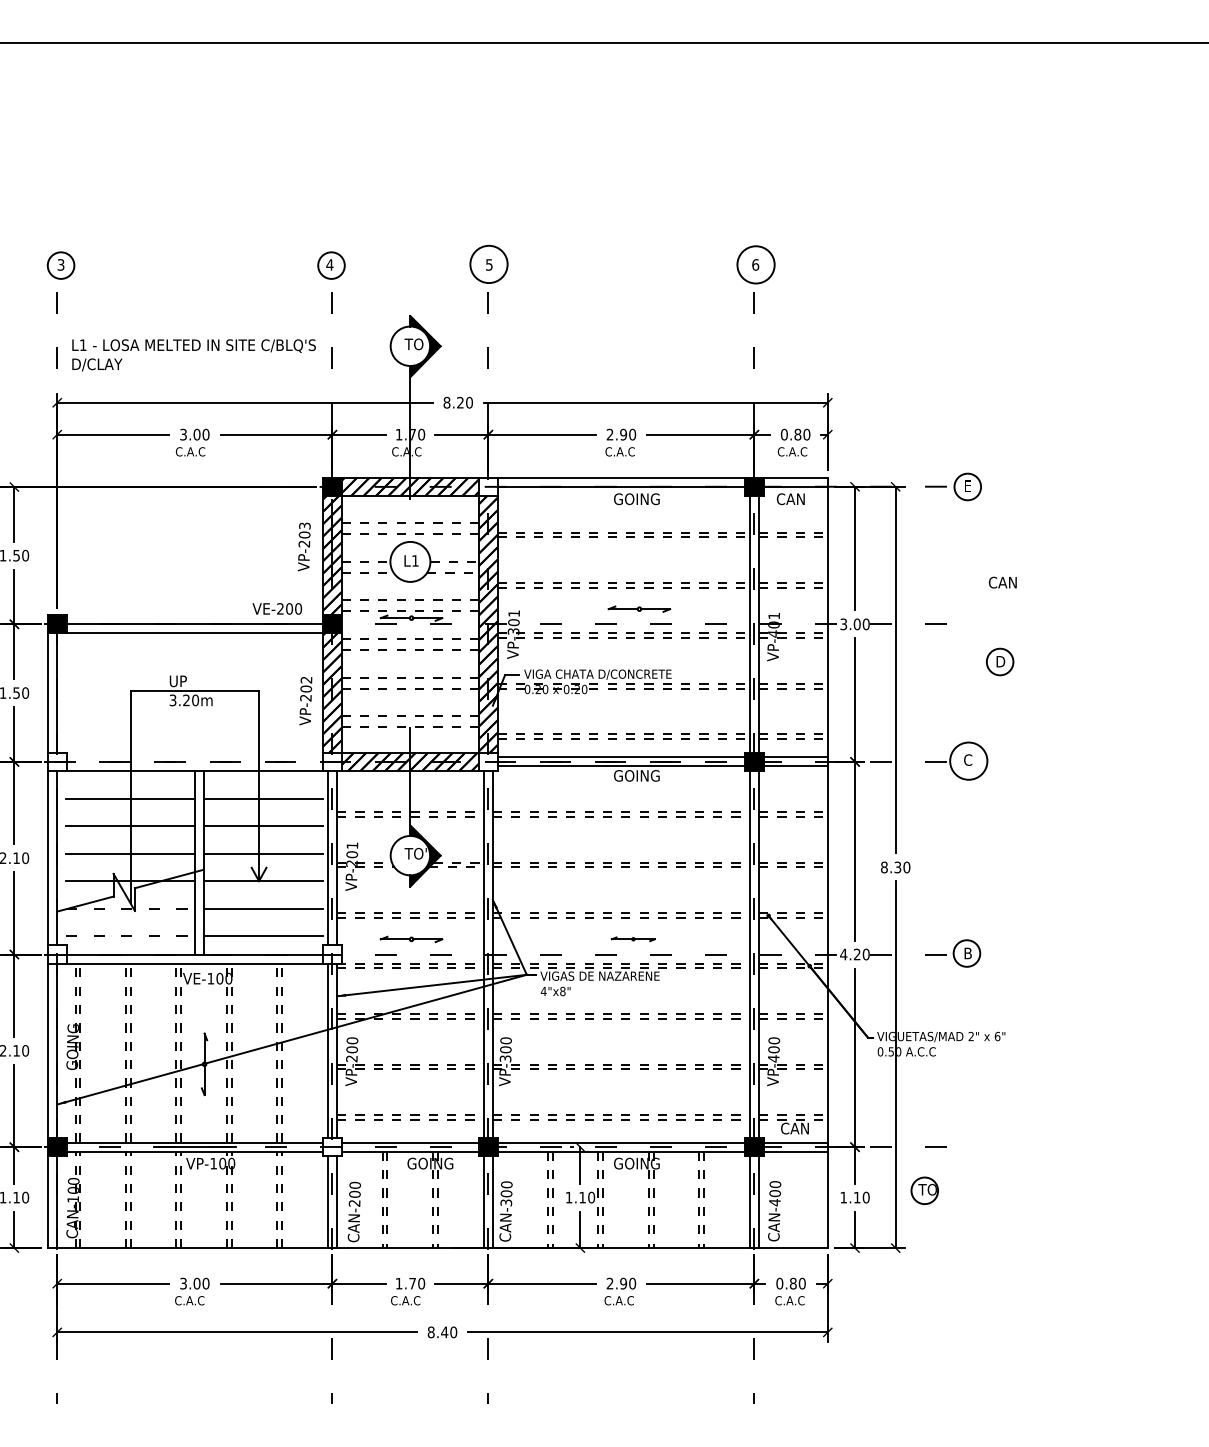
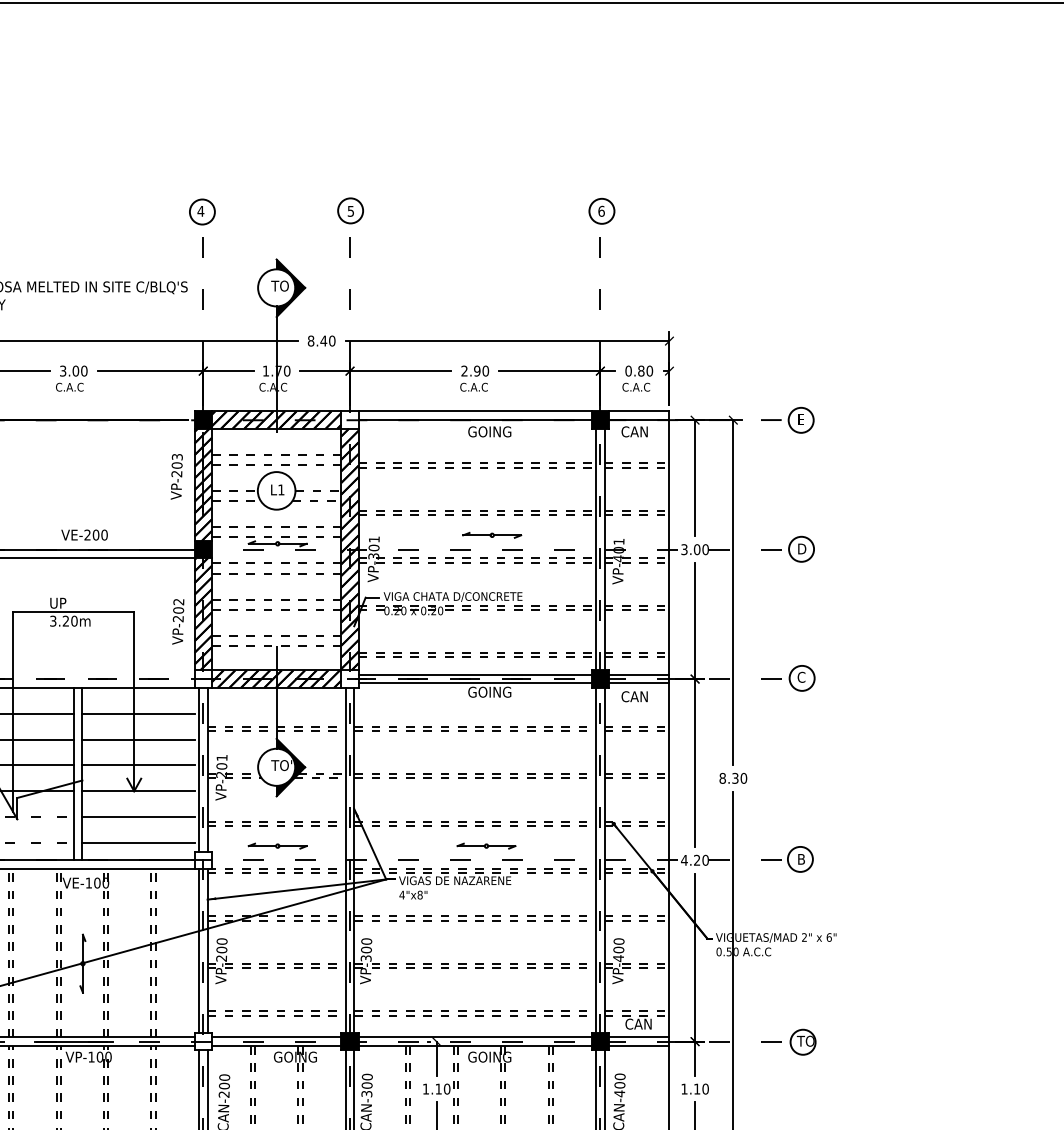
circle: (488, 264) -> (350, 210), size x0.71
circle: (755, 264) -> (601, 210), size x0.71
text: (460, 402) -> (323, 340), 8.20 -> 8.40
text: (1002, 582) -> (634, 696), moved
text: (277, 608) -> (84, 534), moved
part: (1000, 661) -> (801, 548), moved
circle: (968, 760) -> (801, 677), size x0.71
part: (633, 938) -> (486, 845), size x1.43
part: (924, 1190) -> (802, 1041), moved

